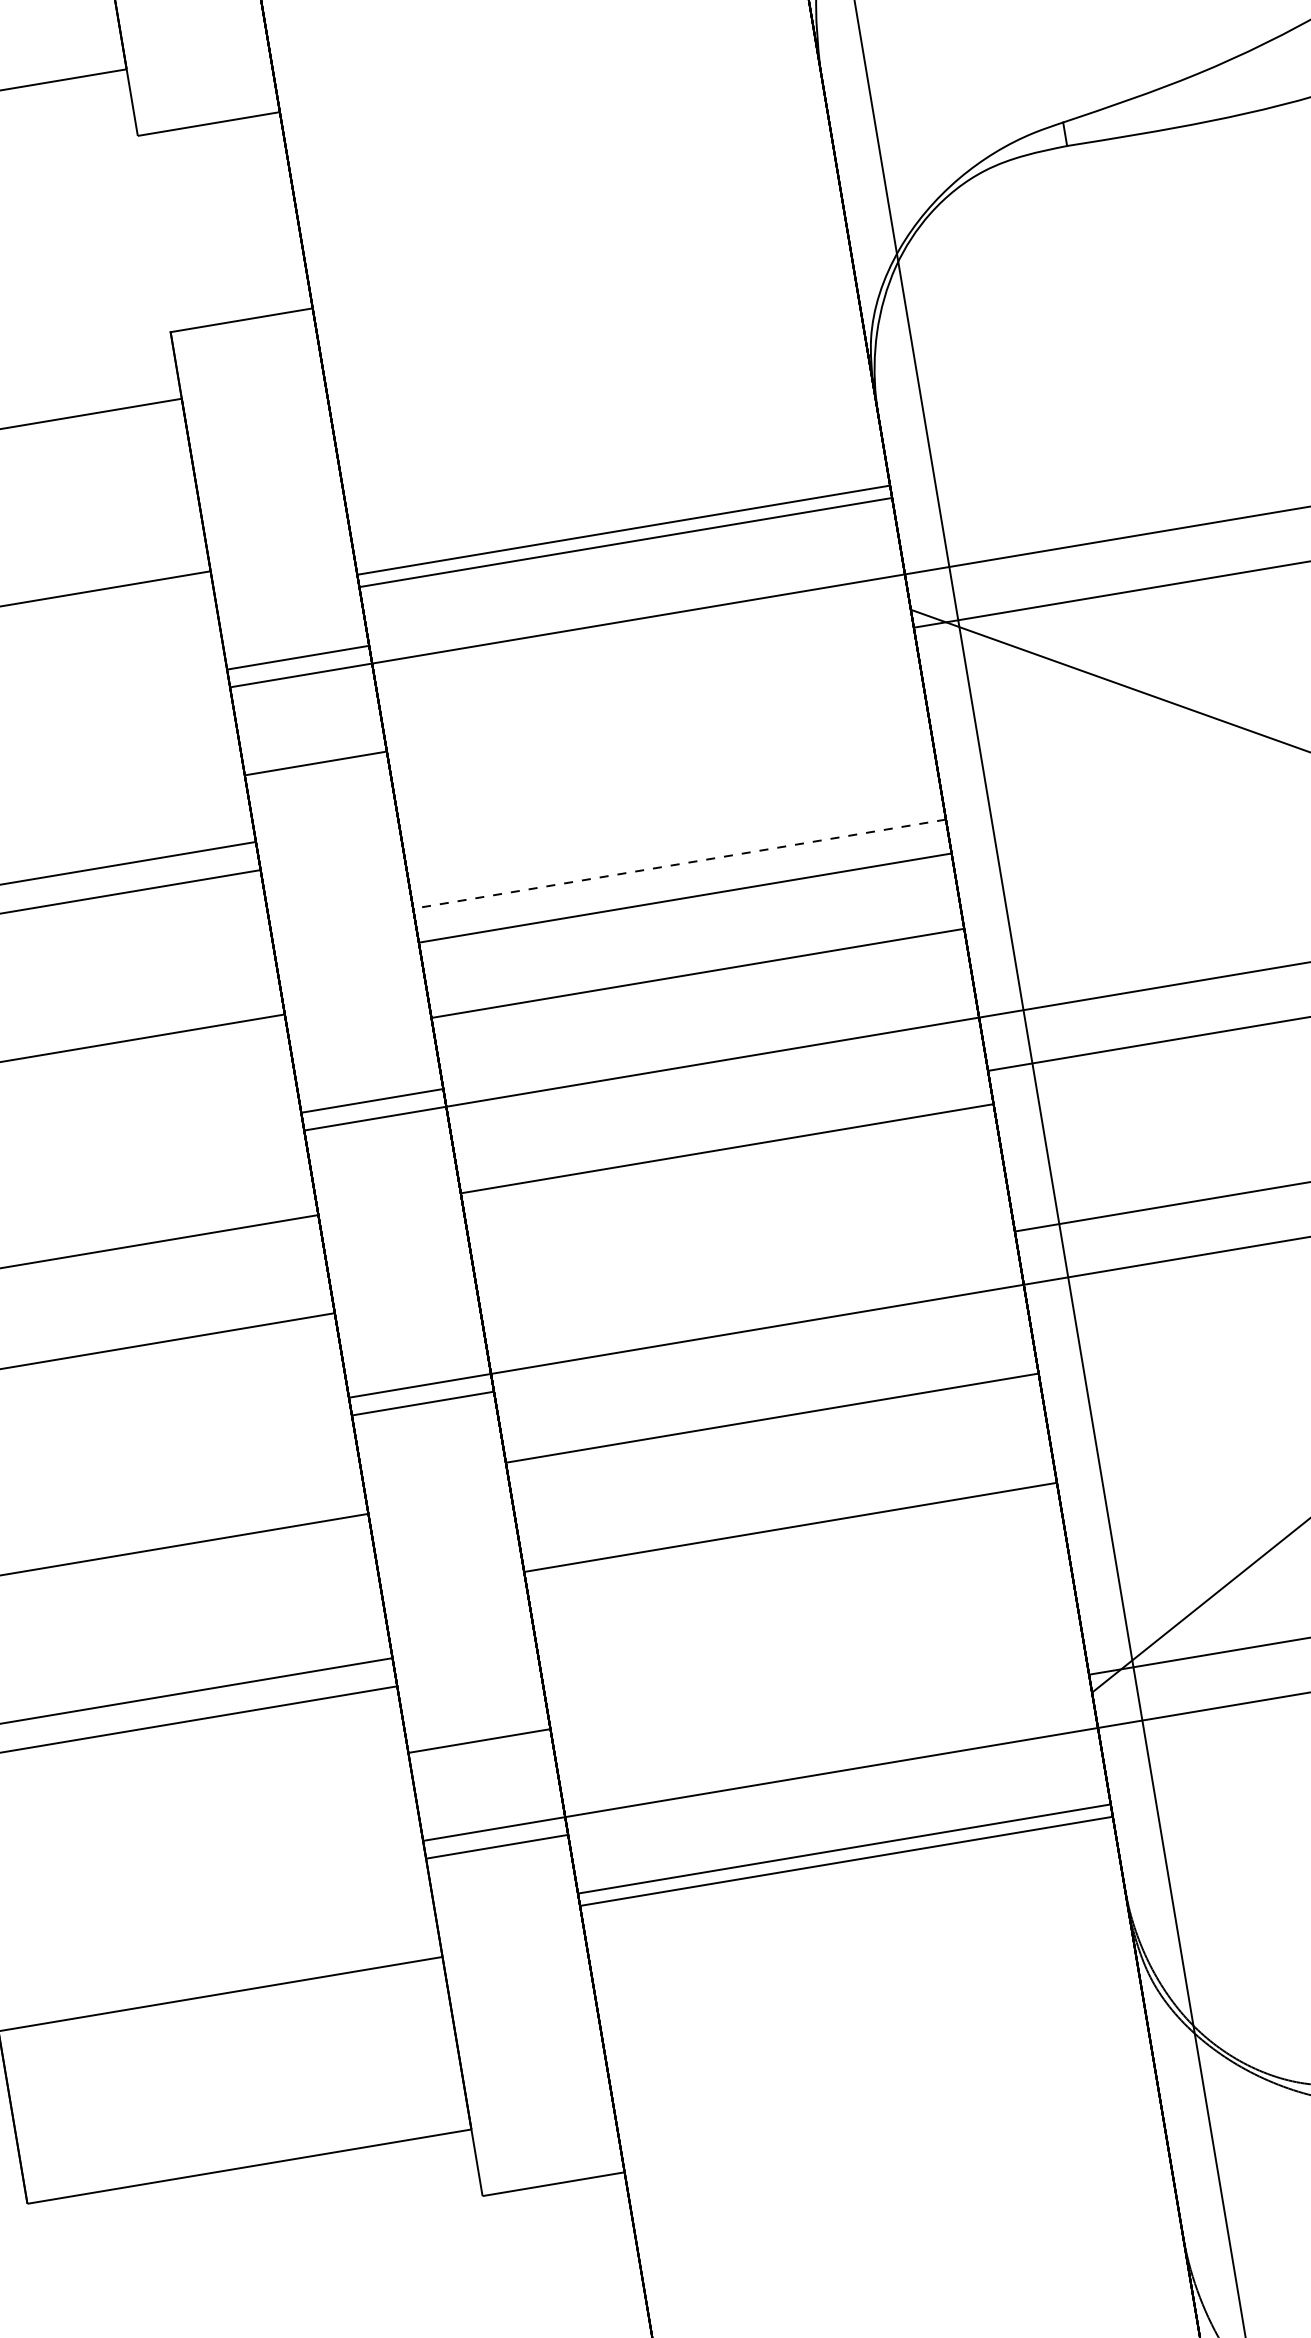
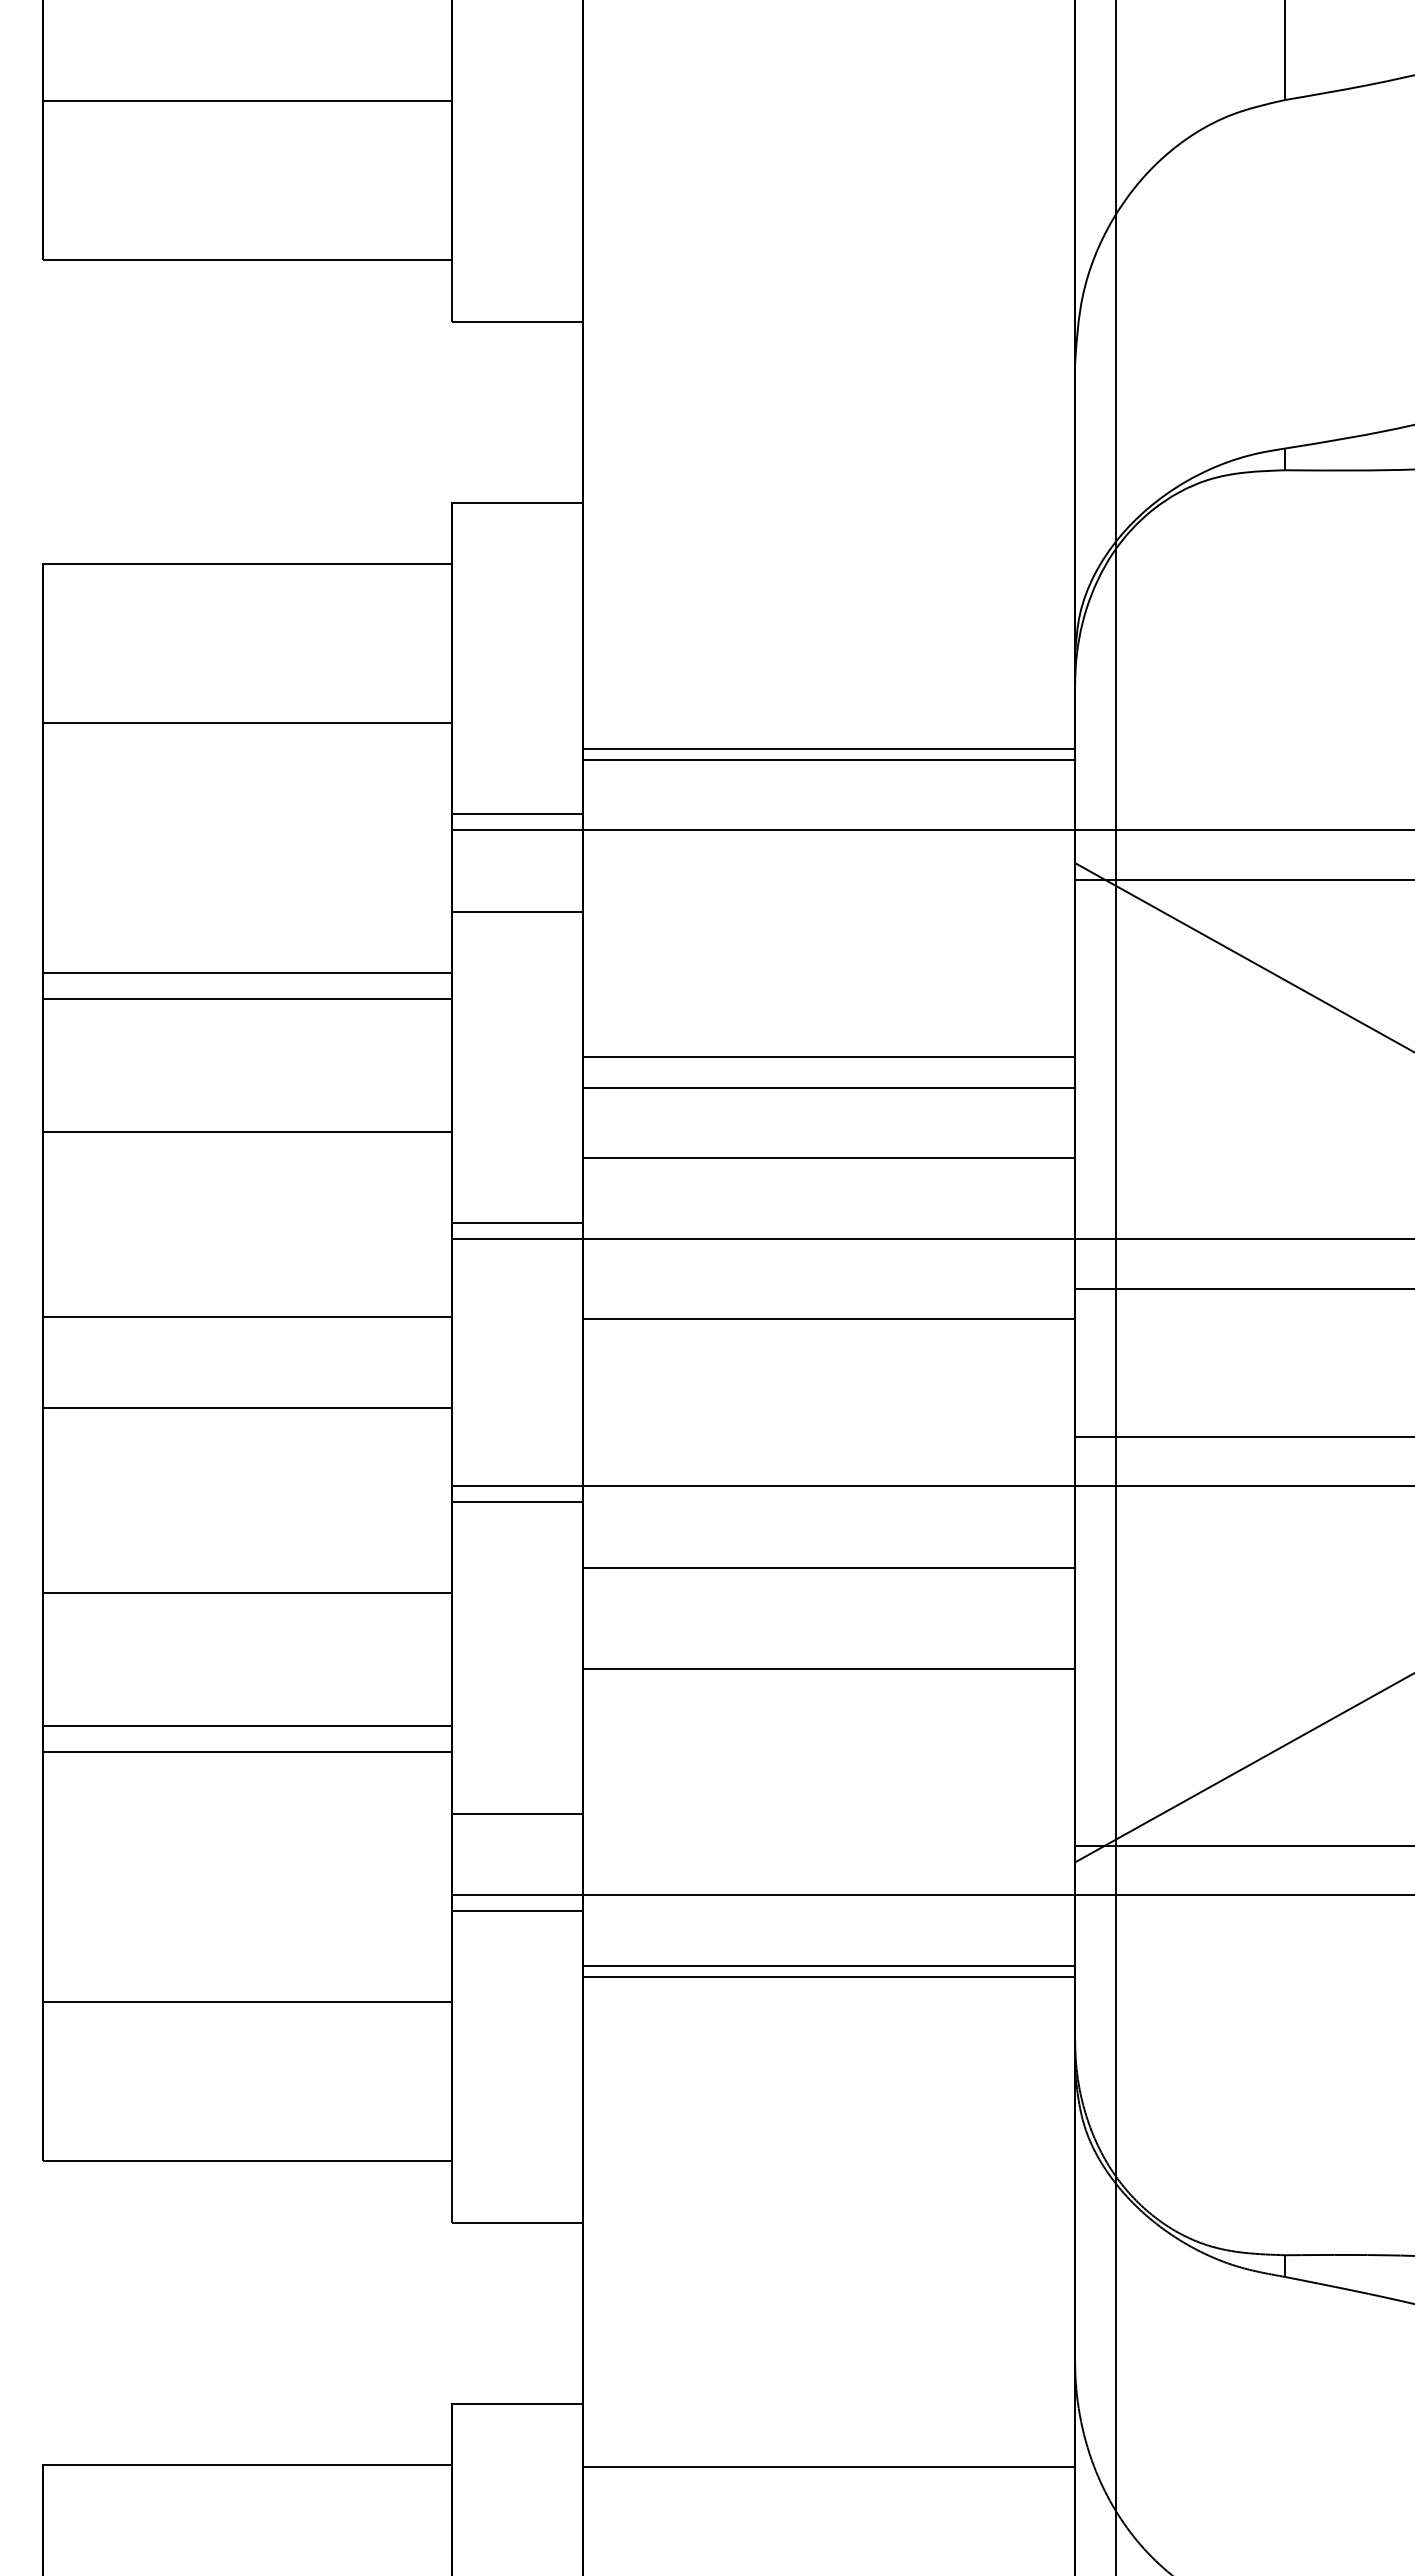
line: (679, 863) -> (829, 1056), dashed -> solid

